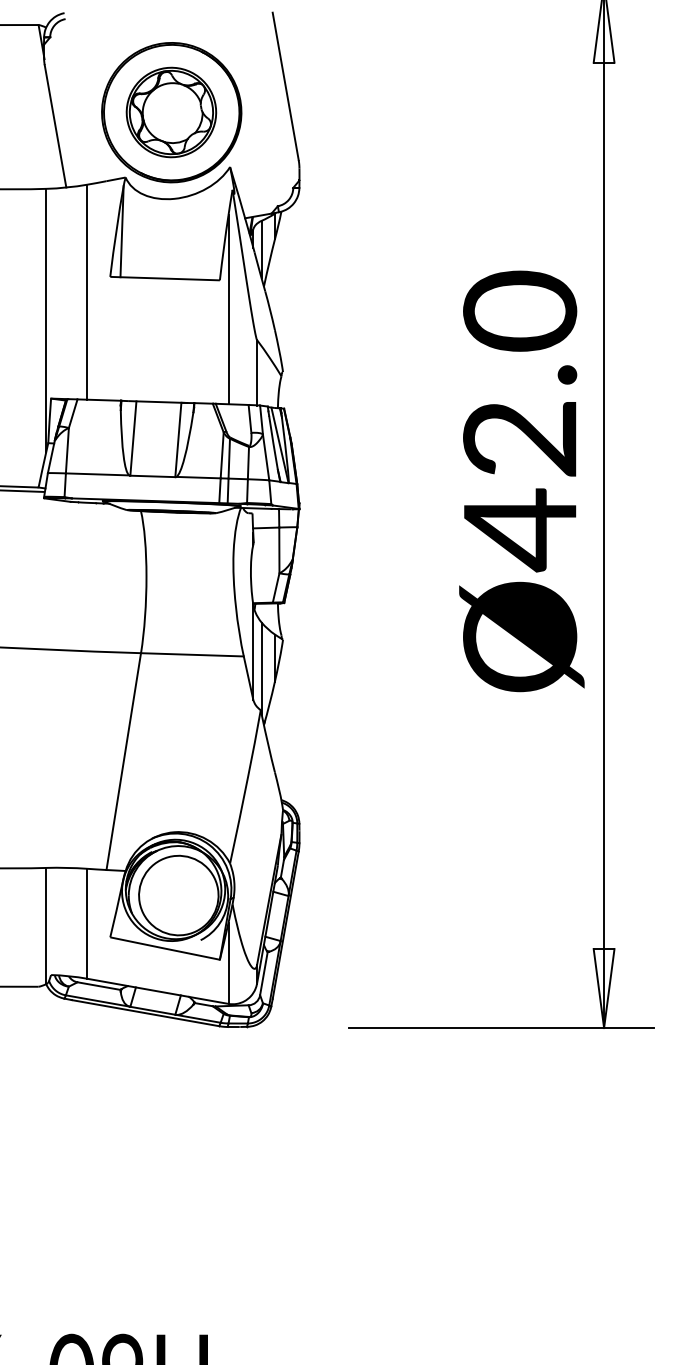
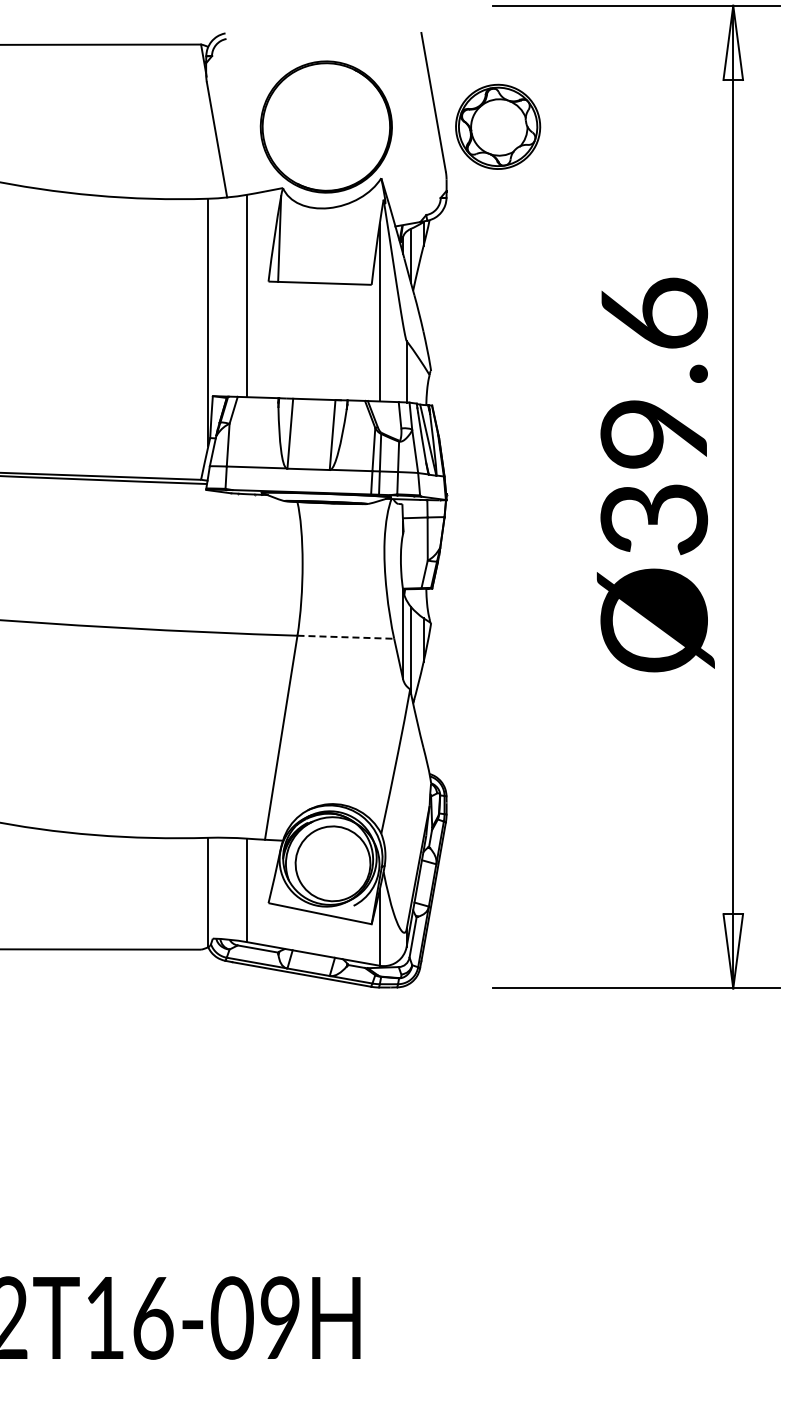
part: (171, 112) -> (498, 126), moved
text: (520, 421) -> (654, 417), Ø42.0 -> Ø39.6
line: (193, 655) -> (346, 637), solid -> dashed

